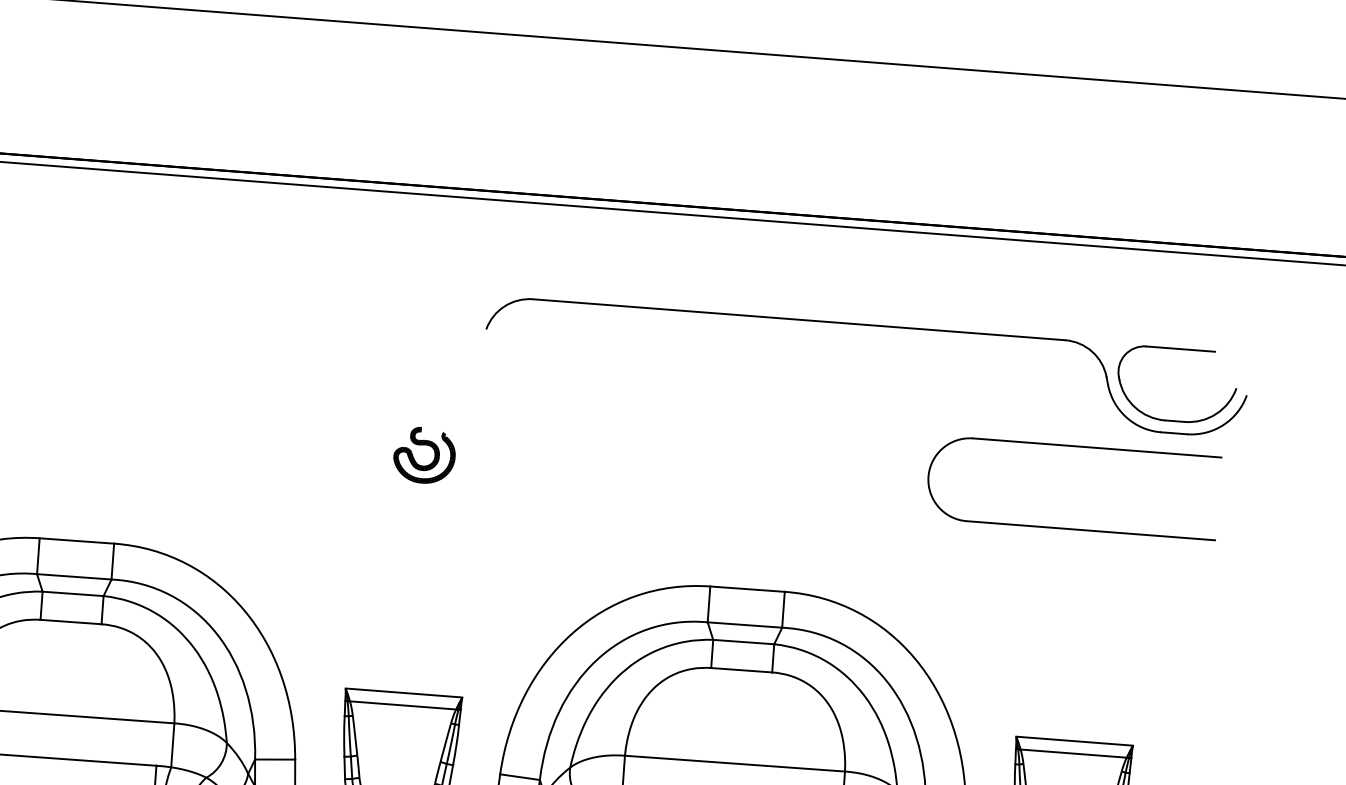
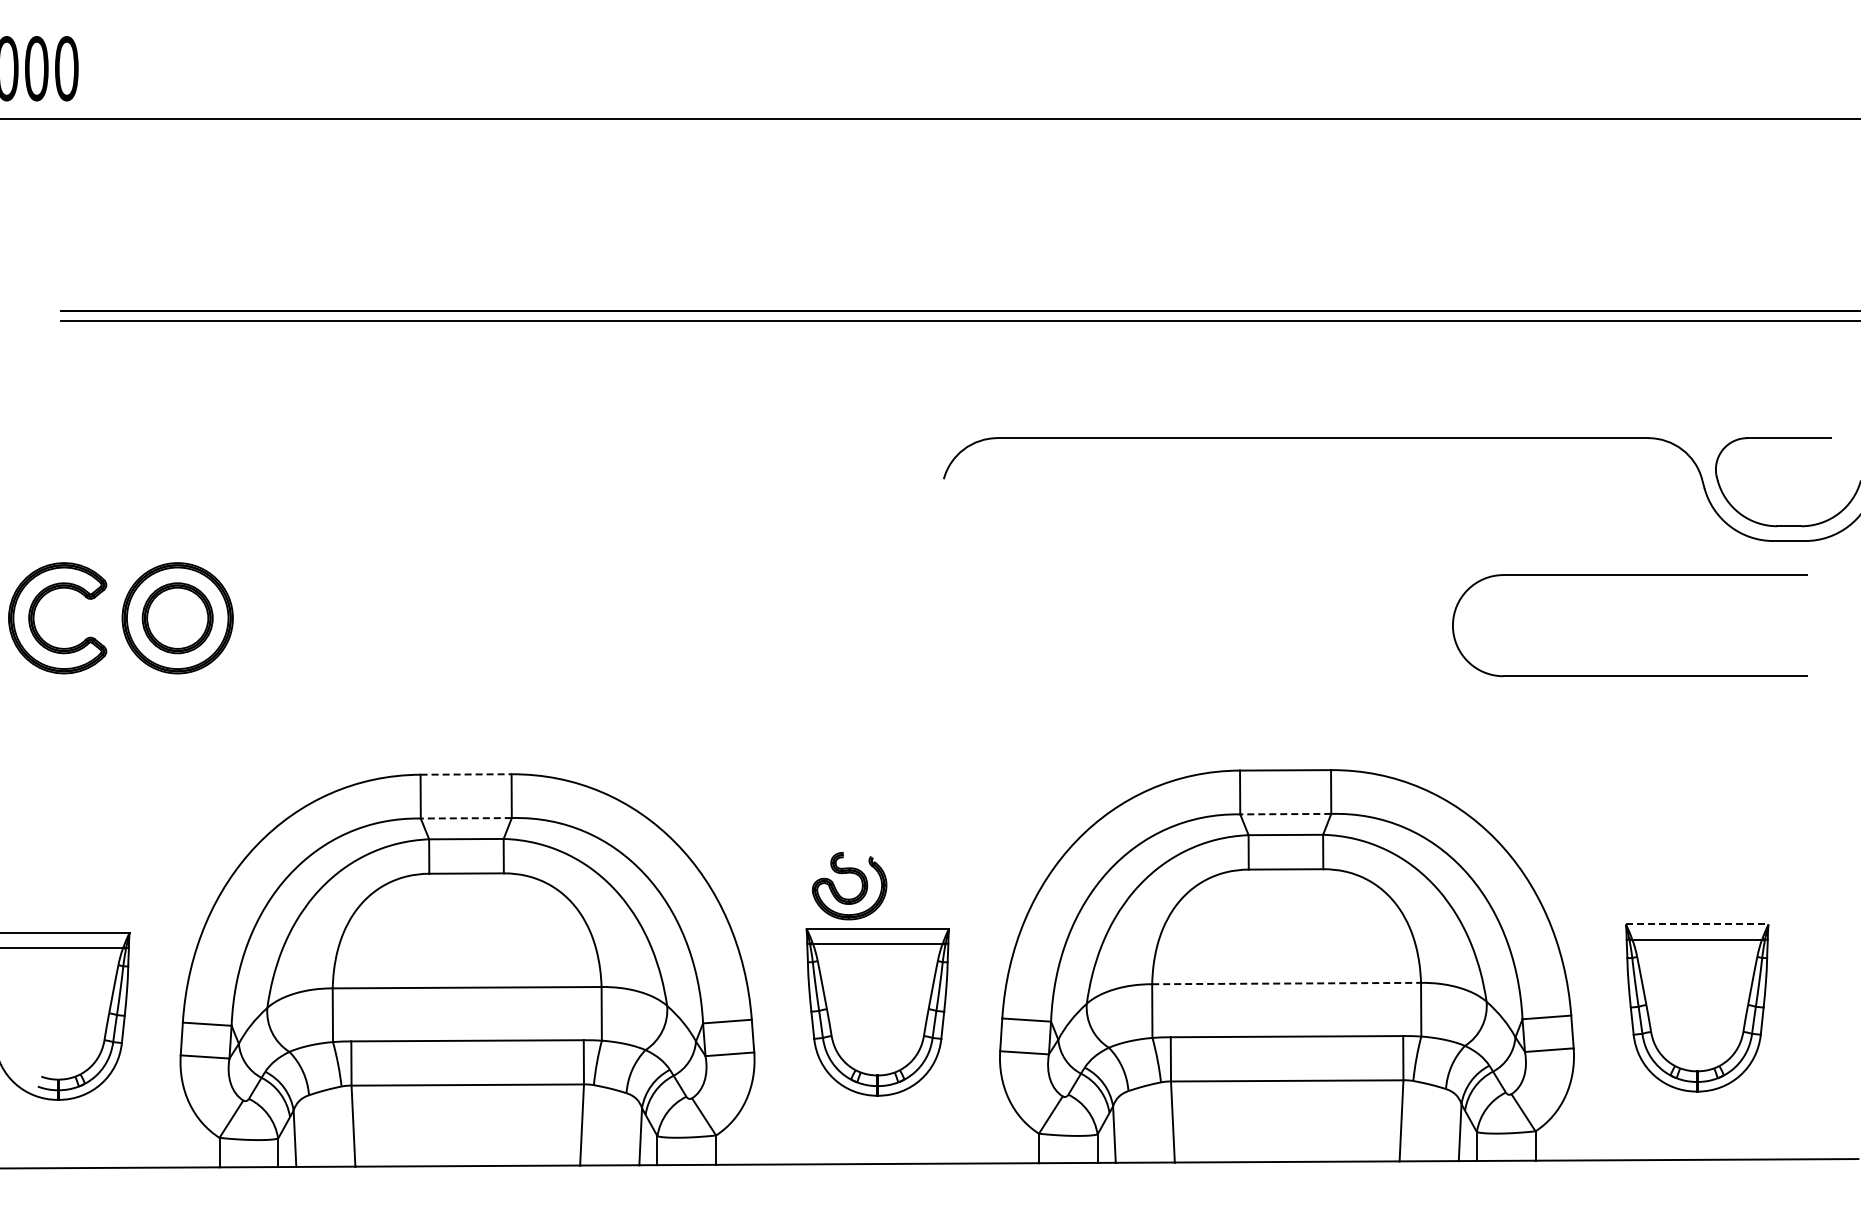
part: (1076, 446) -> (1629, 575), moved
part: (427, 465) -> (853, 897), moved
line: (77, 541) -> (466, 774), solid -> dashed
line: (74, 577) -> (466, 818), solid -> dashed
line: (744, 625) -> (1285, 814), solid -> dashed
line: (1074, 741) -> (1697, 924), solid -> dashed
line: (735, 763) -> (1287, 983), solid -> dashed

